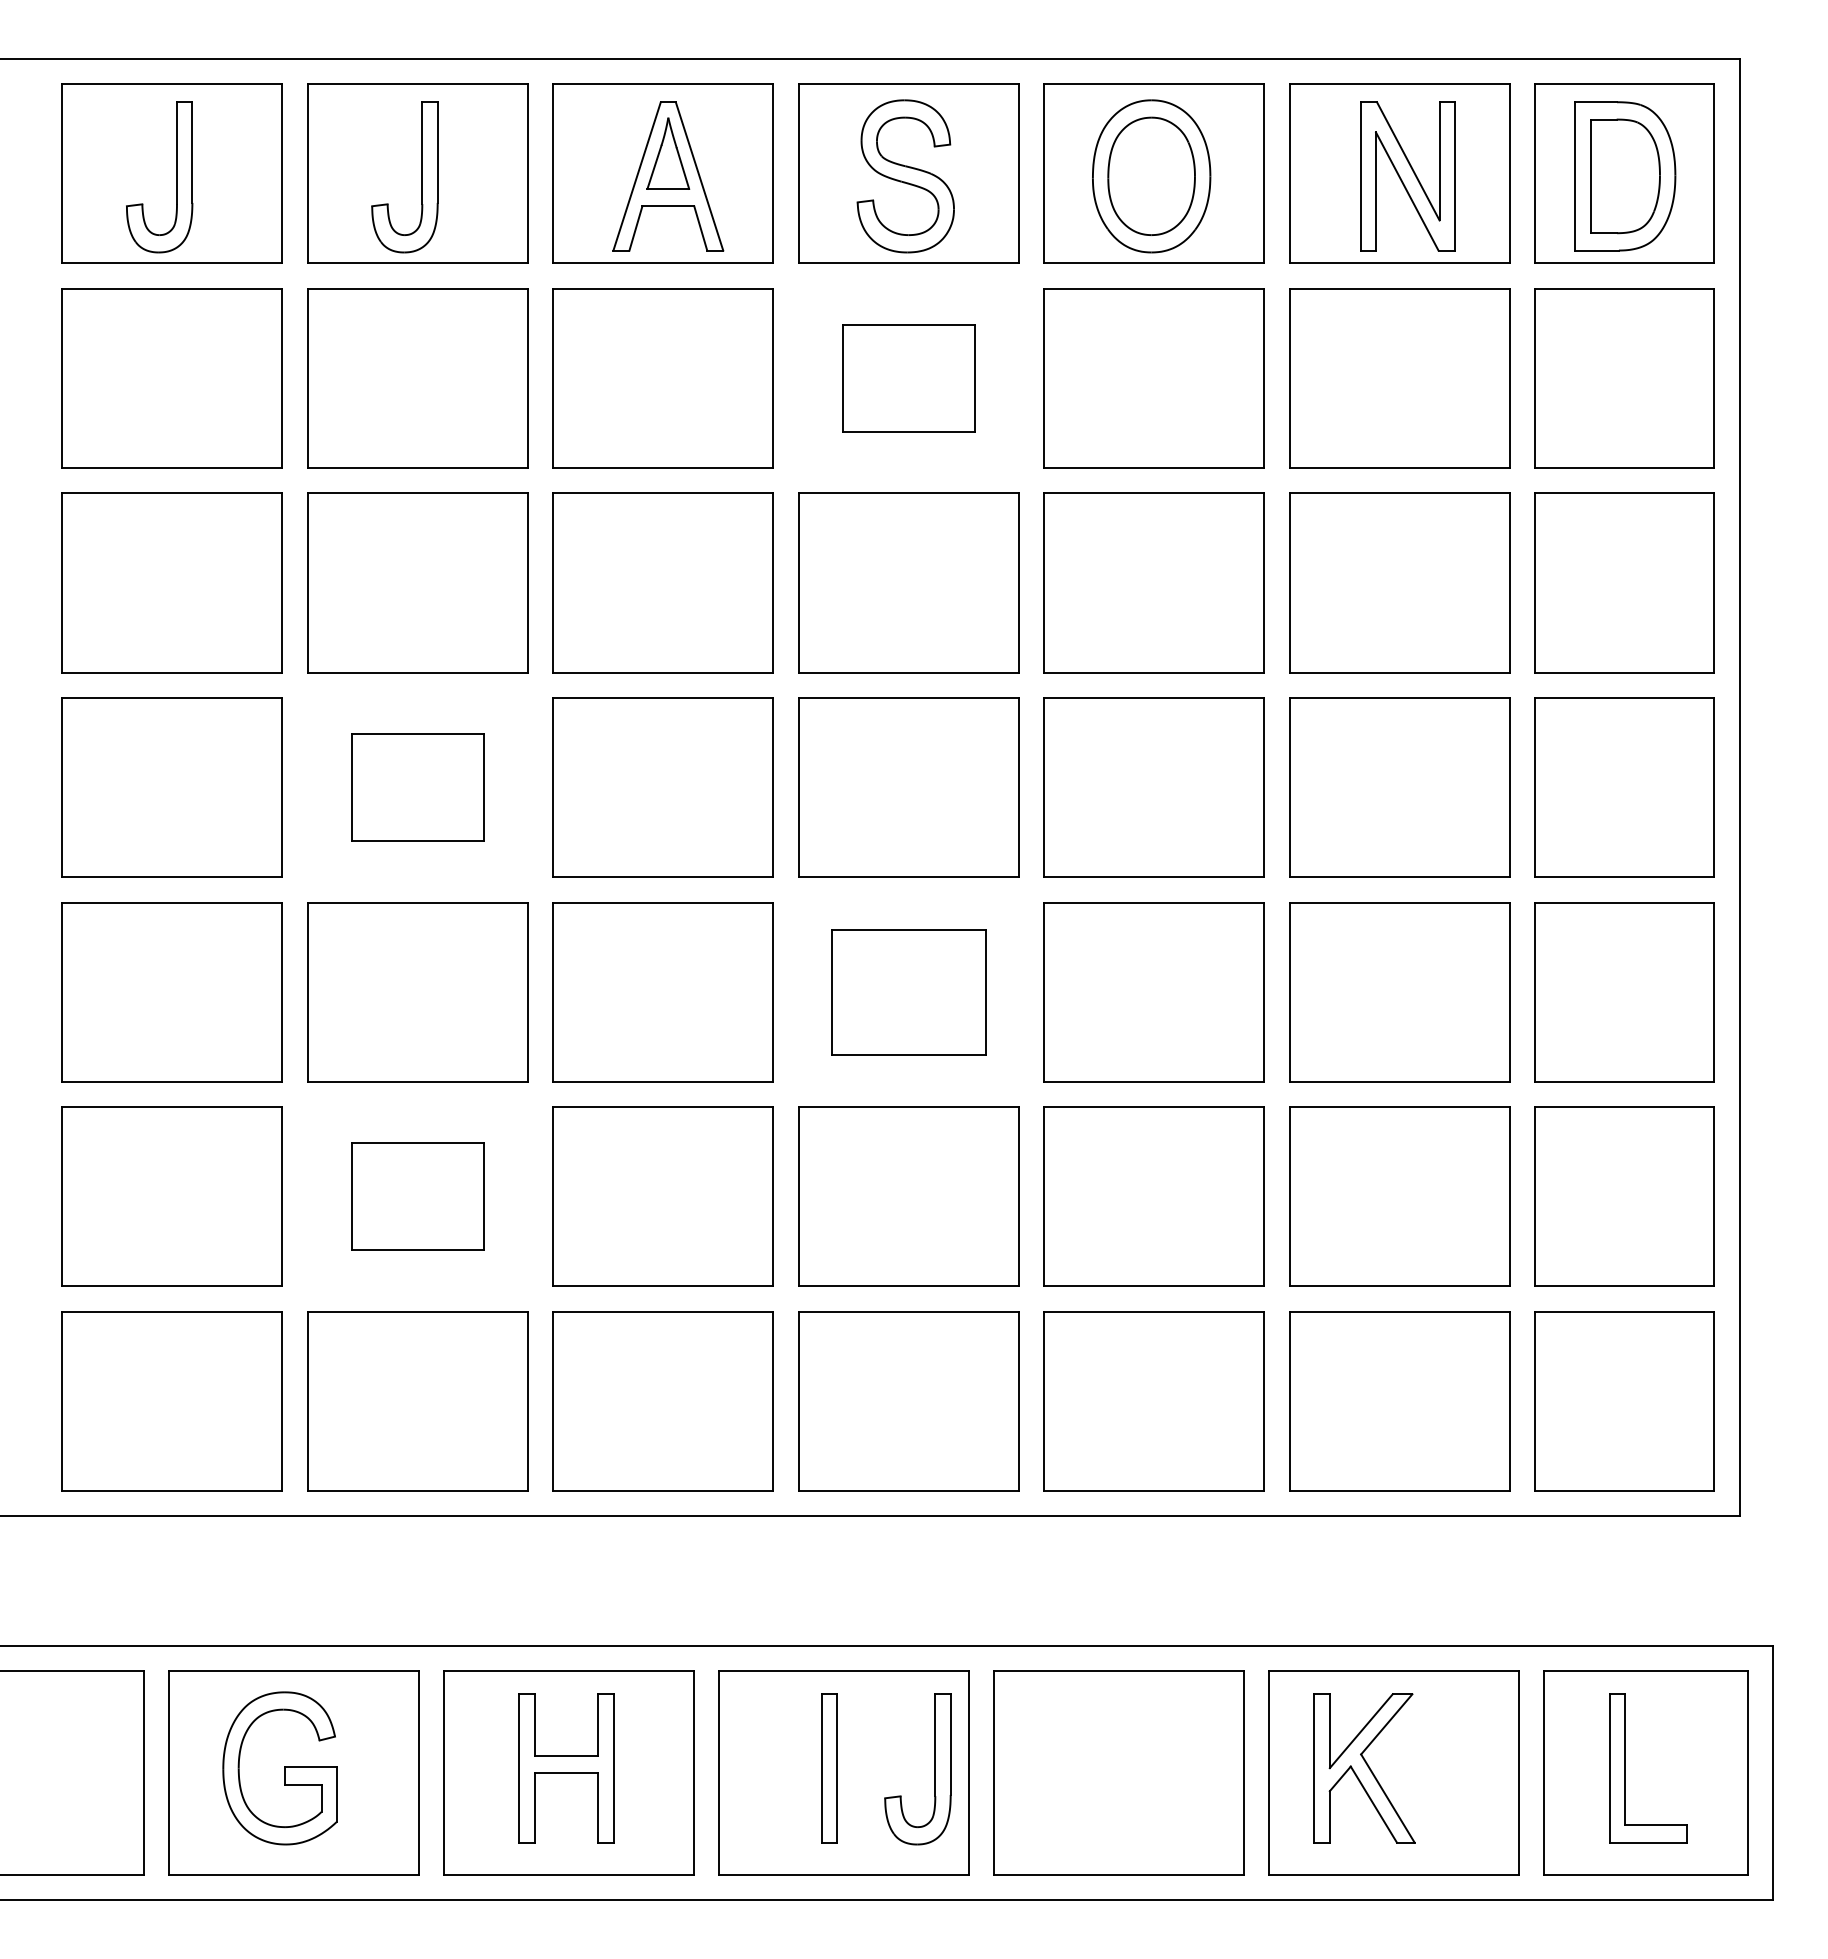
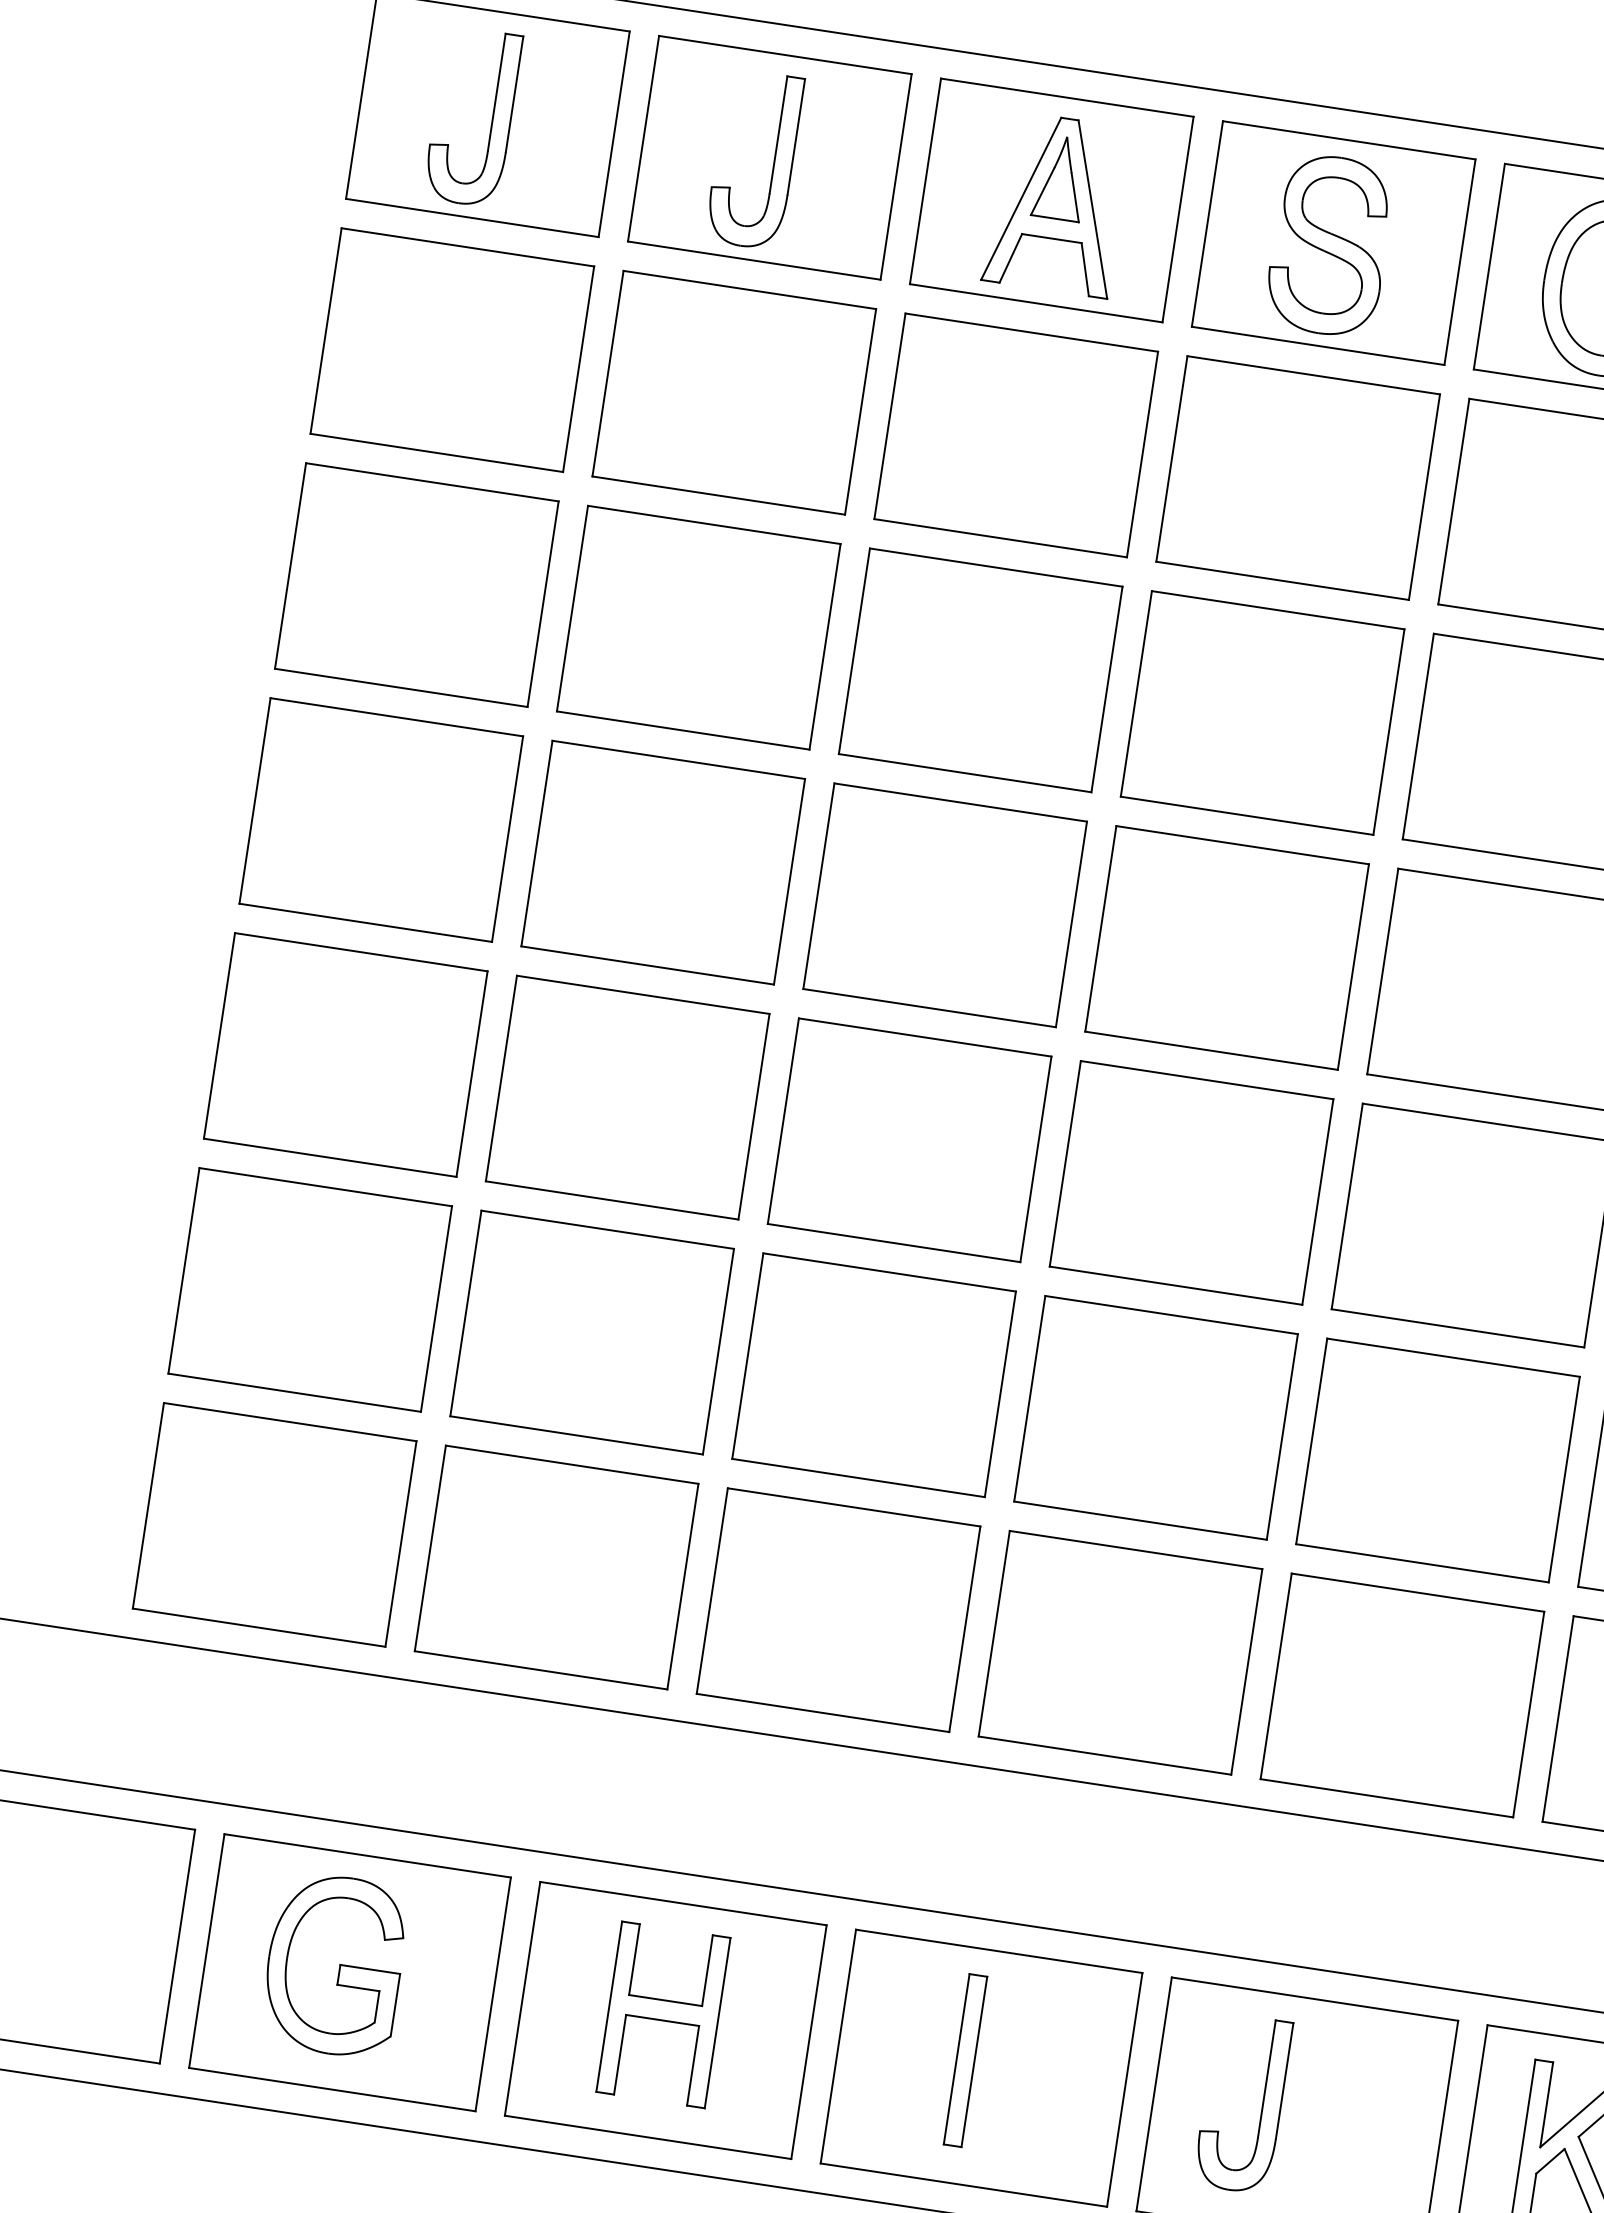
part: (908, 378) -> (1297, 478), size x1.67
part: (417, 787) -> (662, 862), size x1.67
part: (908, 992) -> (1191, 1183), size x1.43
part: (417, 1196) -> (591, 1332), size x1.67
part: (934, 1769) -> (1261, 2106), moved

